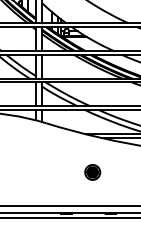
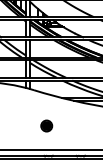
part: (92, 171) -> (46, 125), moved

